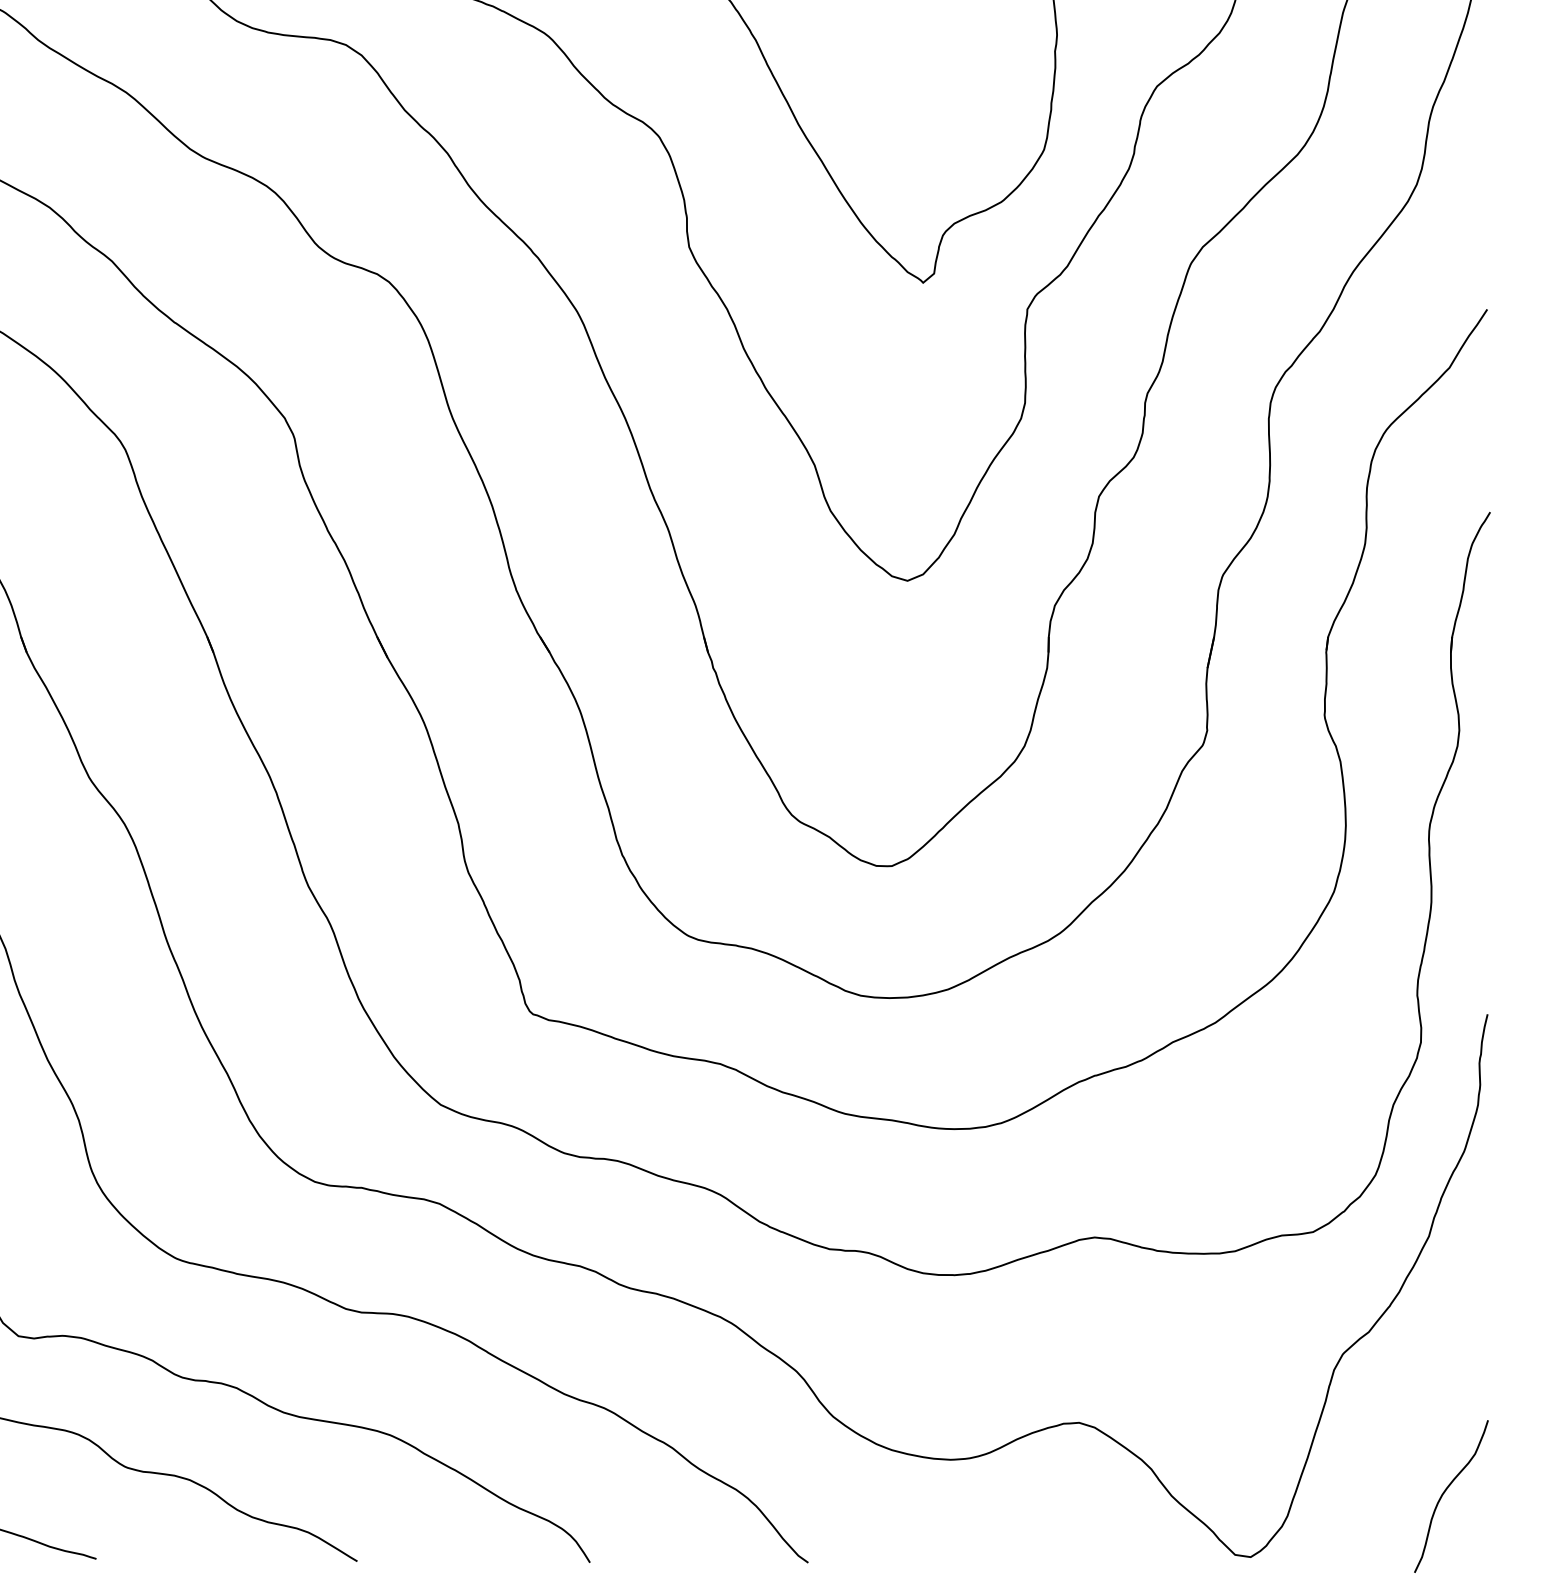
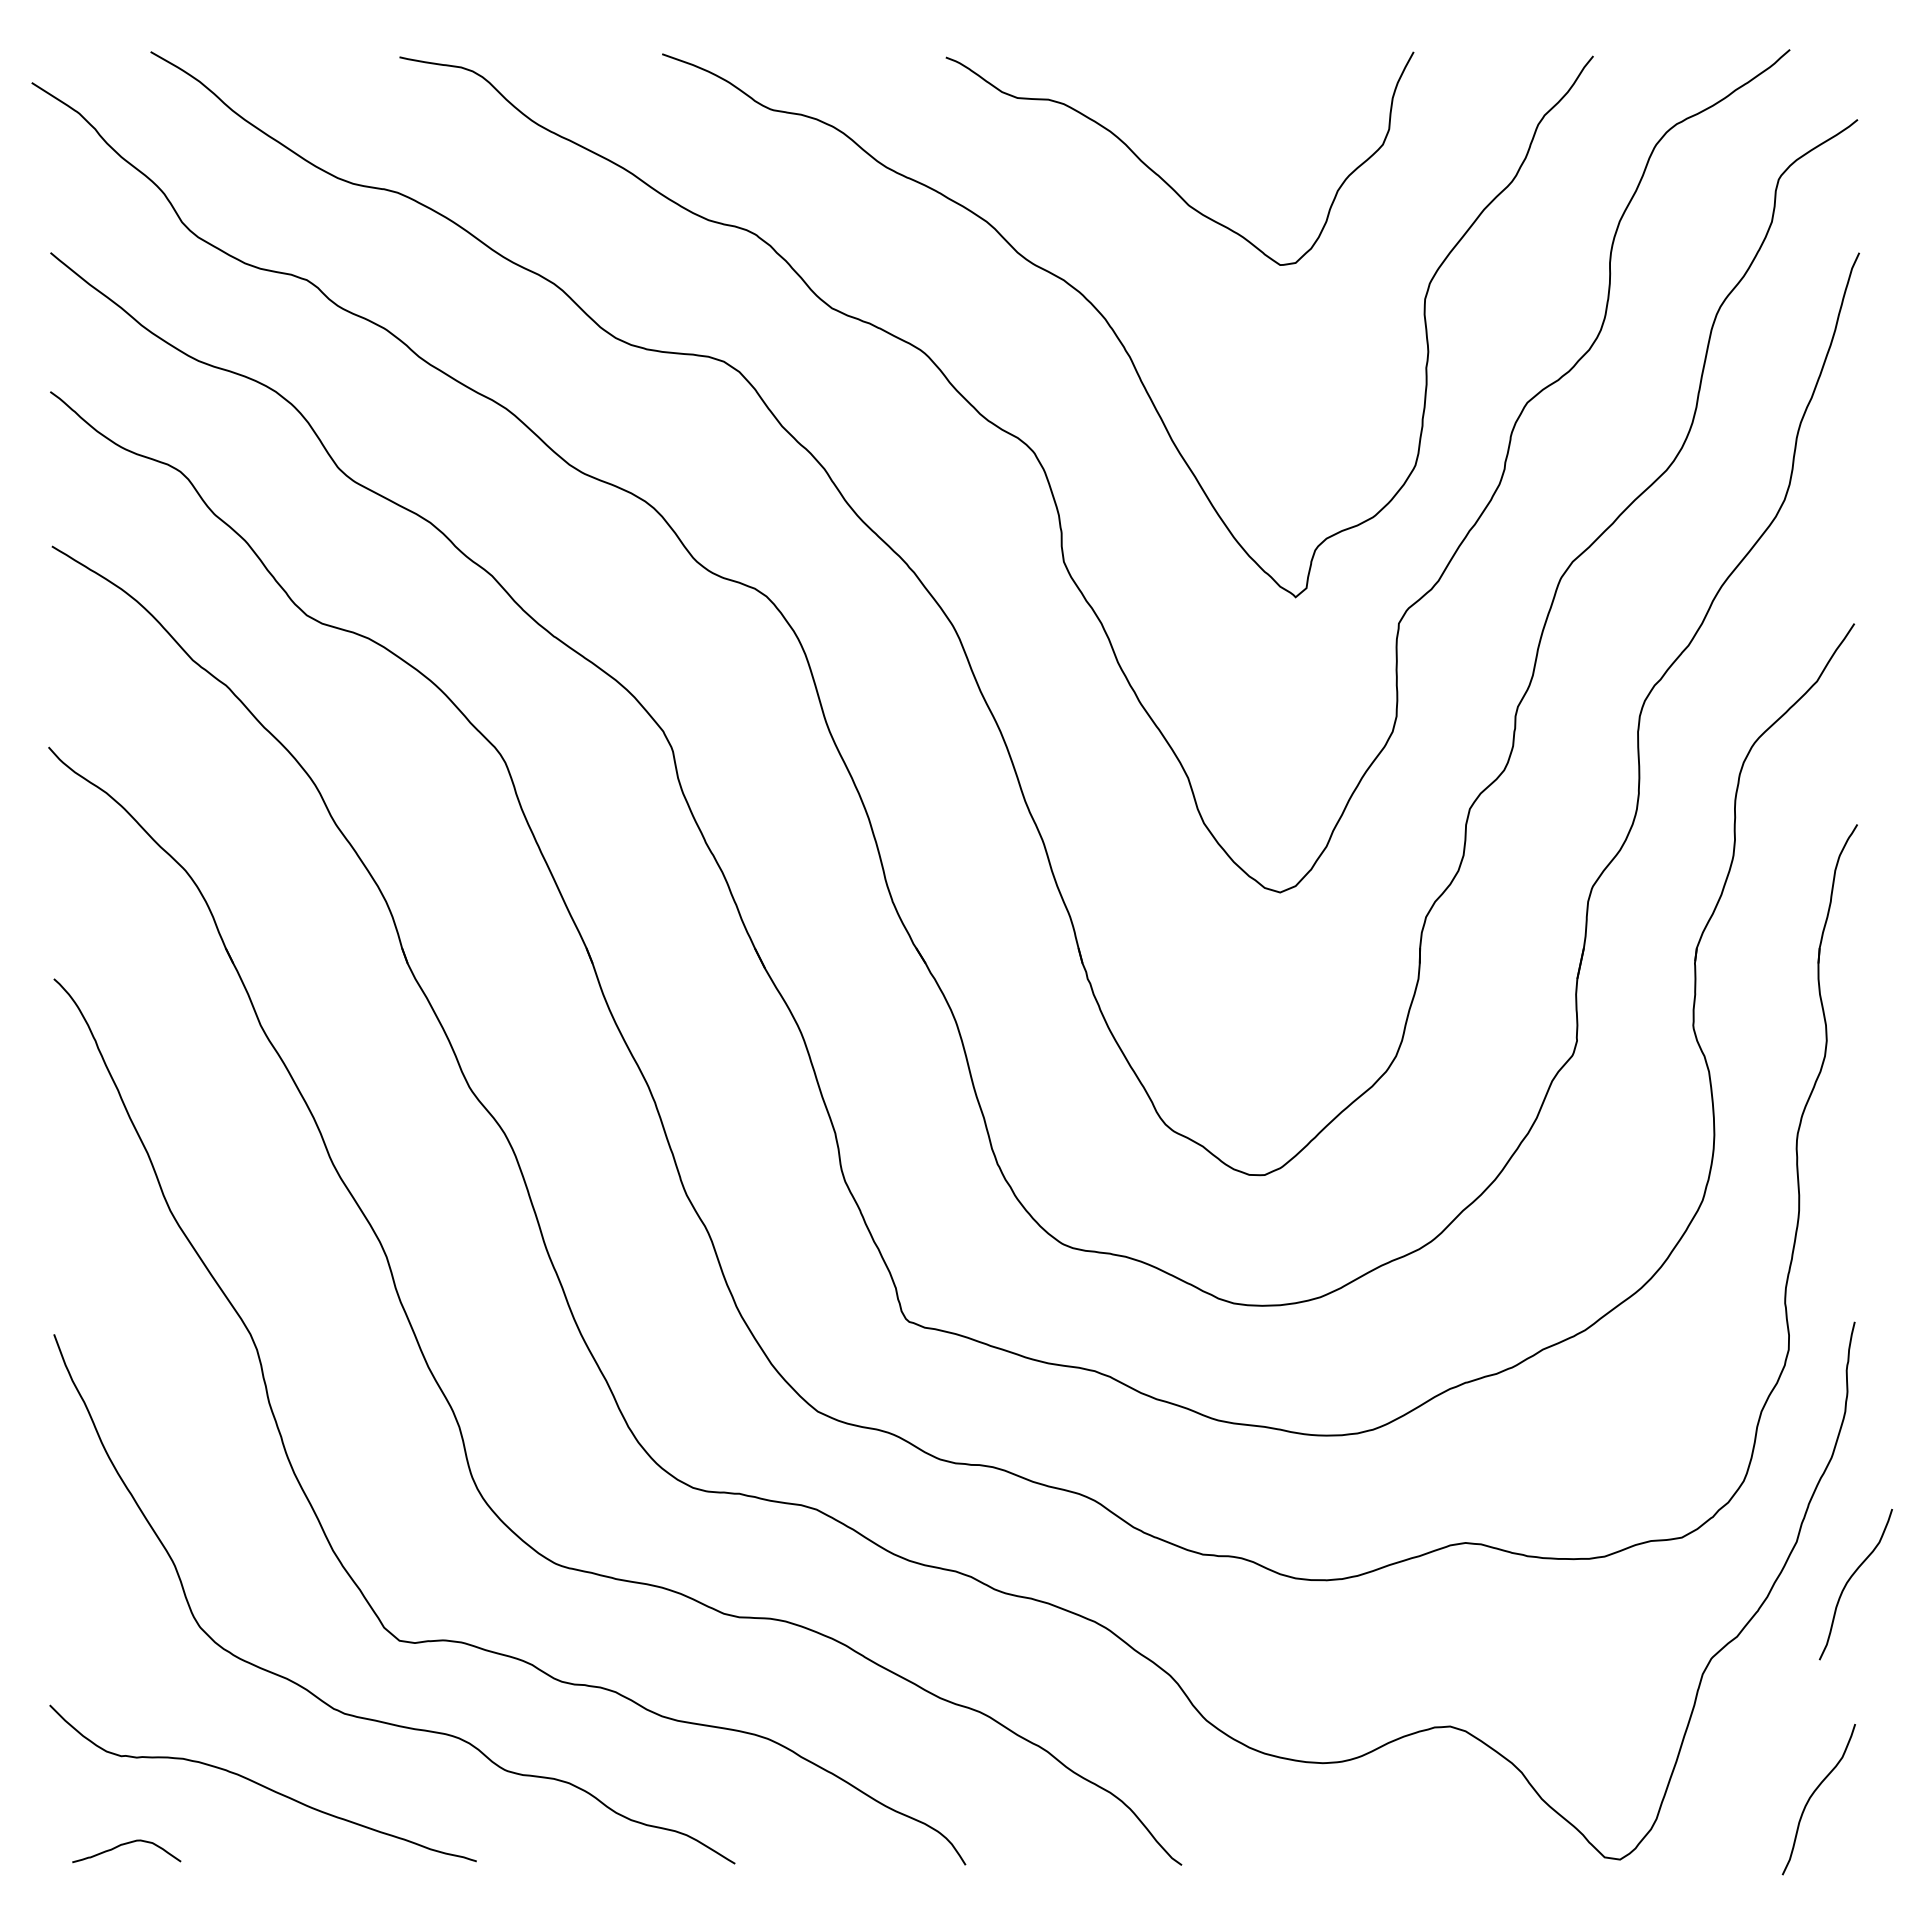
curve: (1482, 1276) -> (1849, 1581), added

